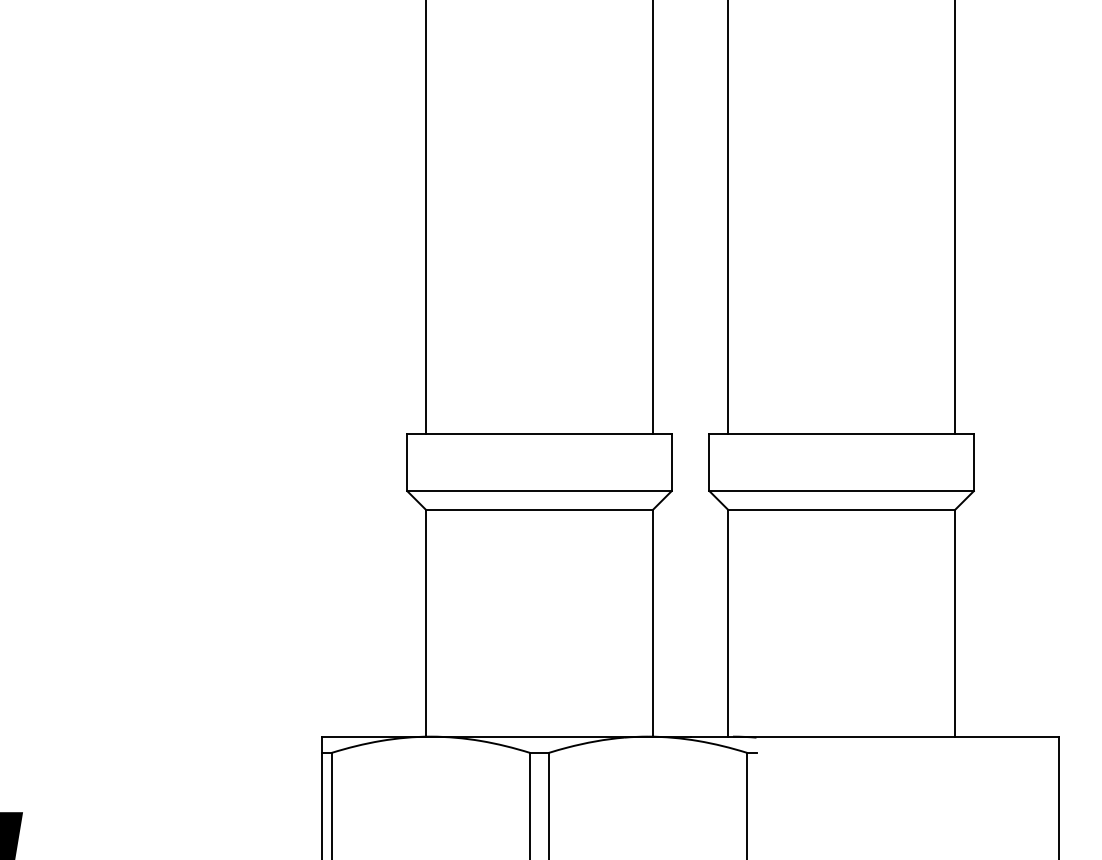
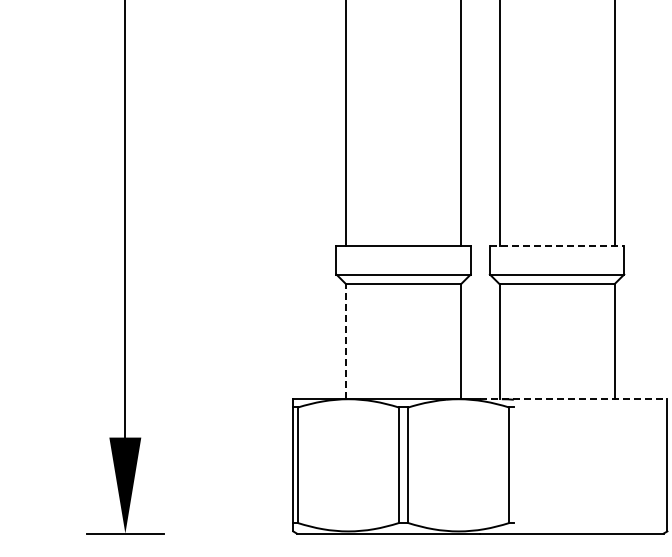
line: (842, 433) -> (557, 245), solid -> dashed
line: (427, 622) -> (346, 341), solid -> dashed
line: (873, 737) -> (573, 399), solid -> dashed

